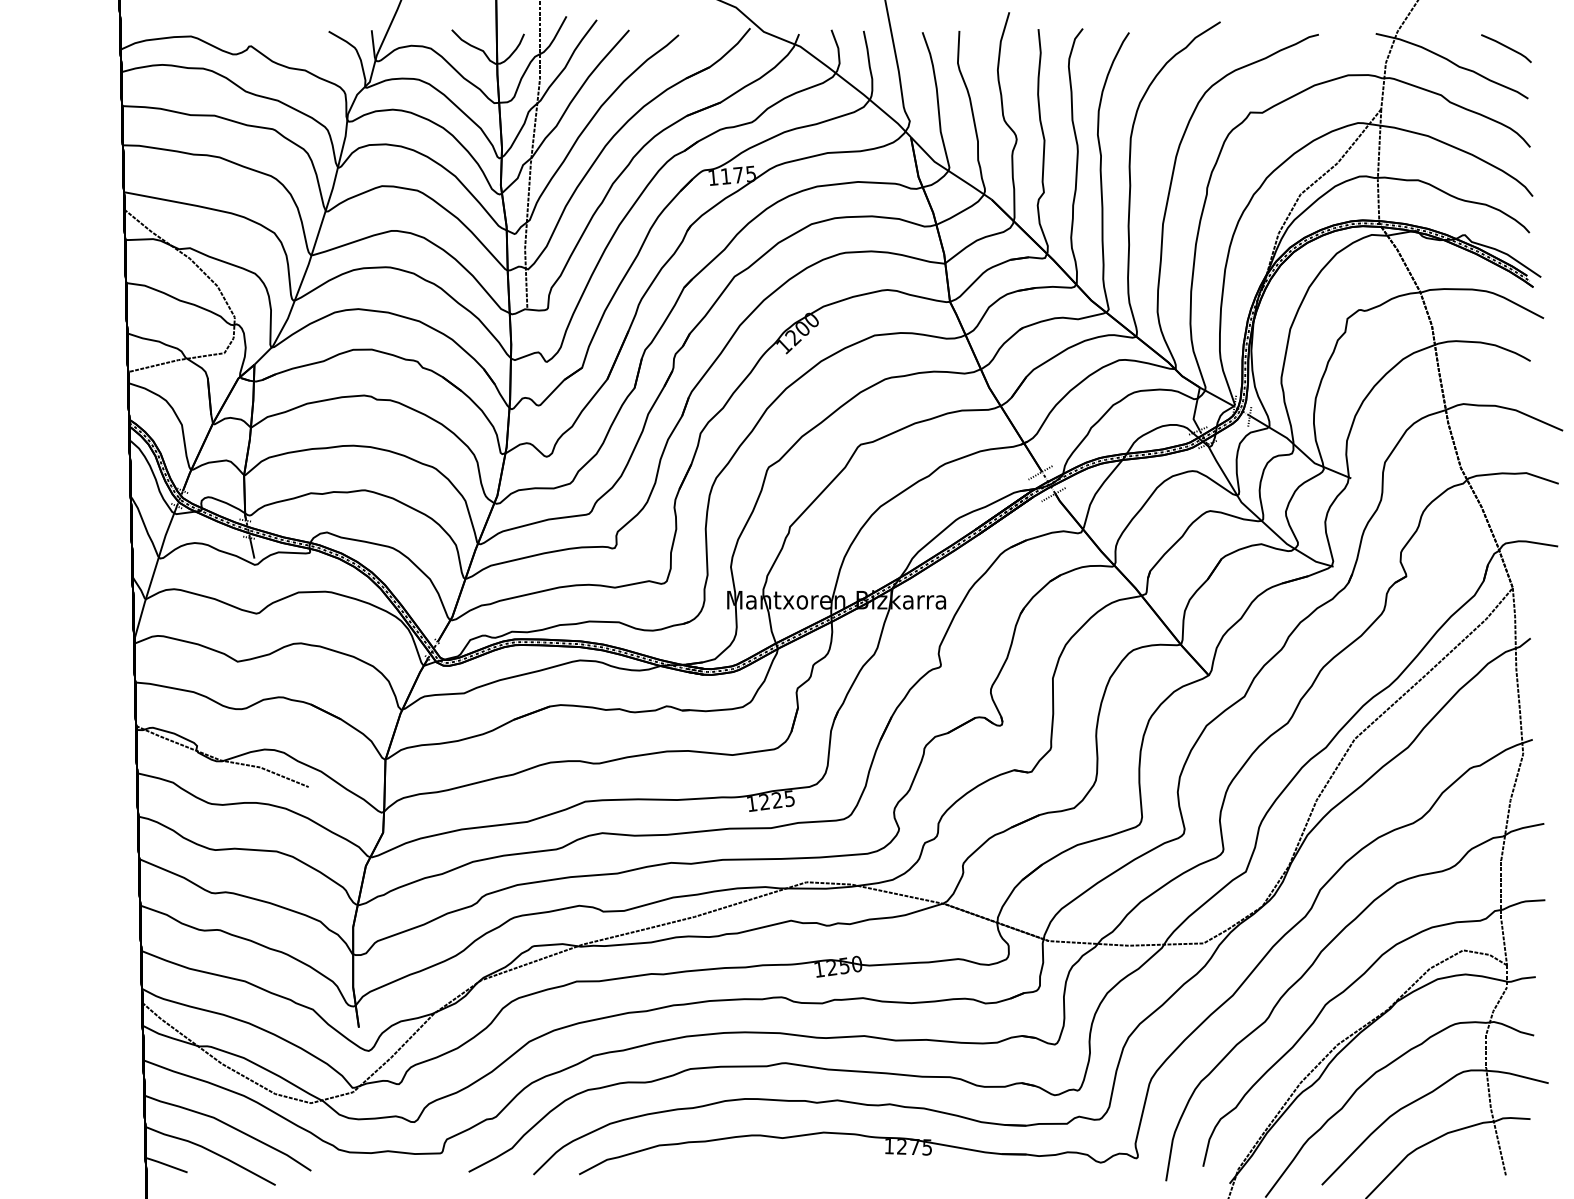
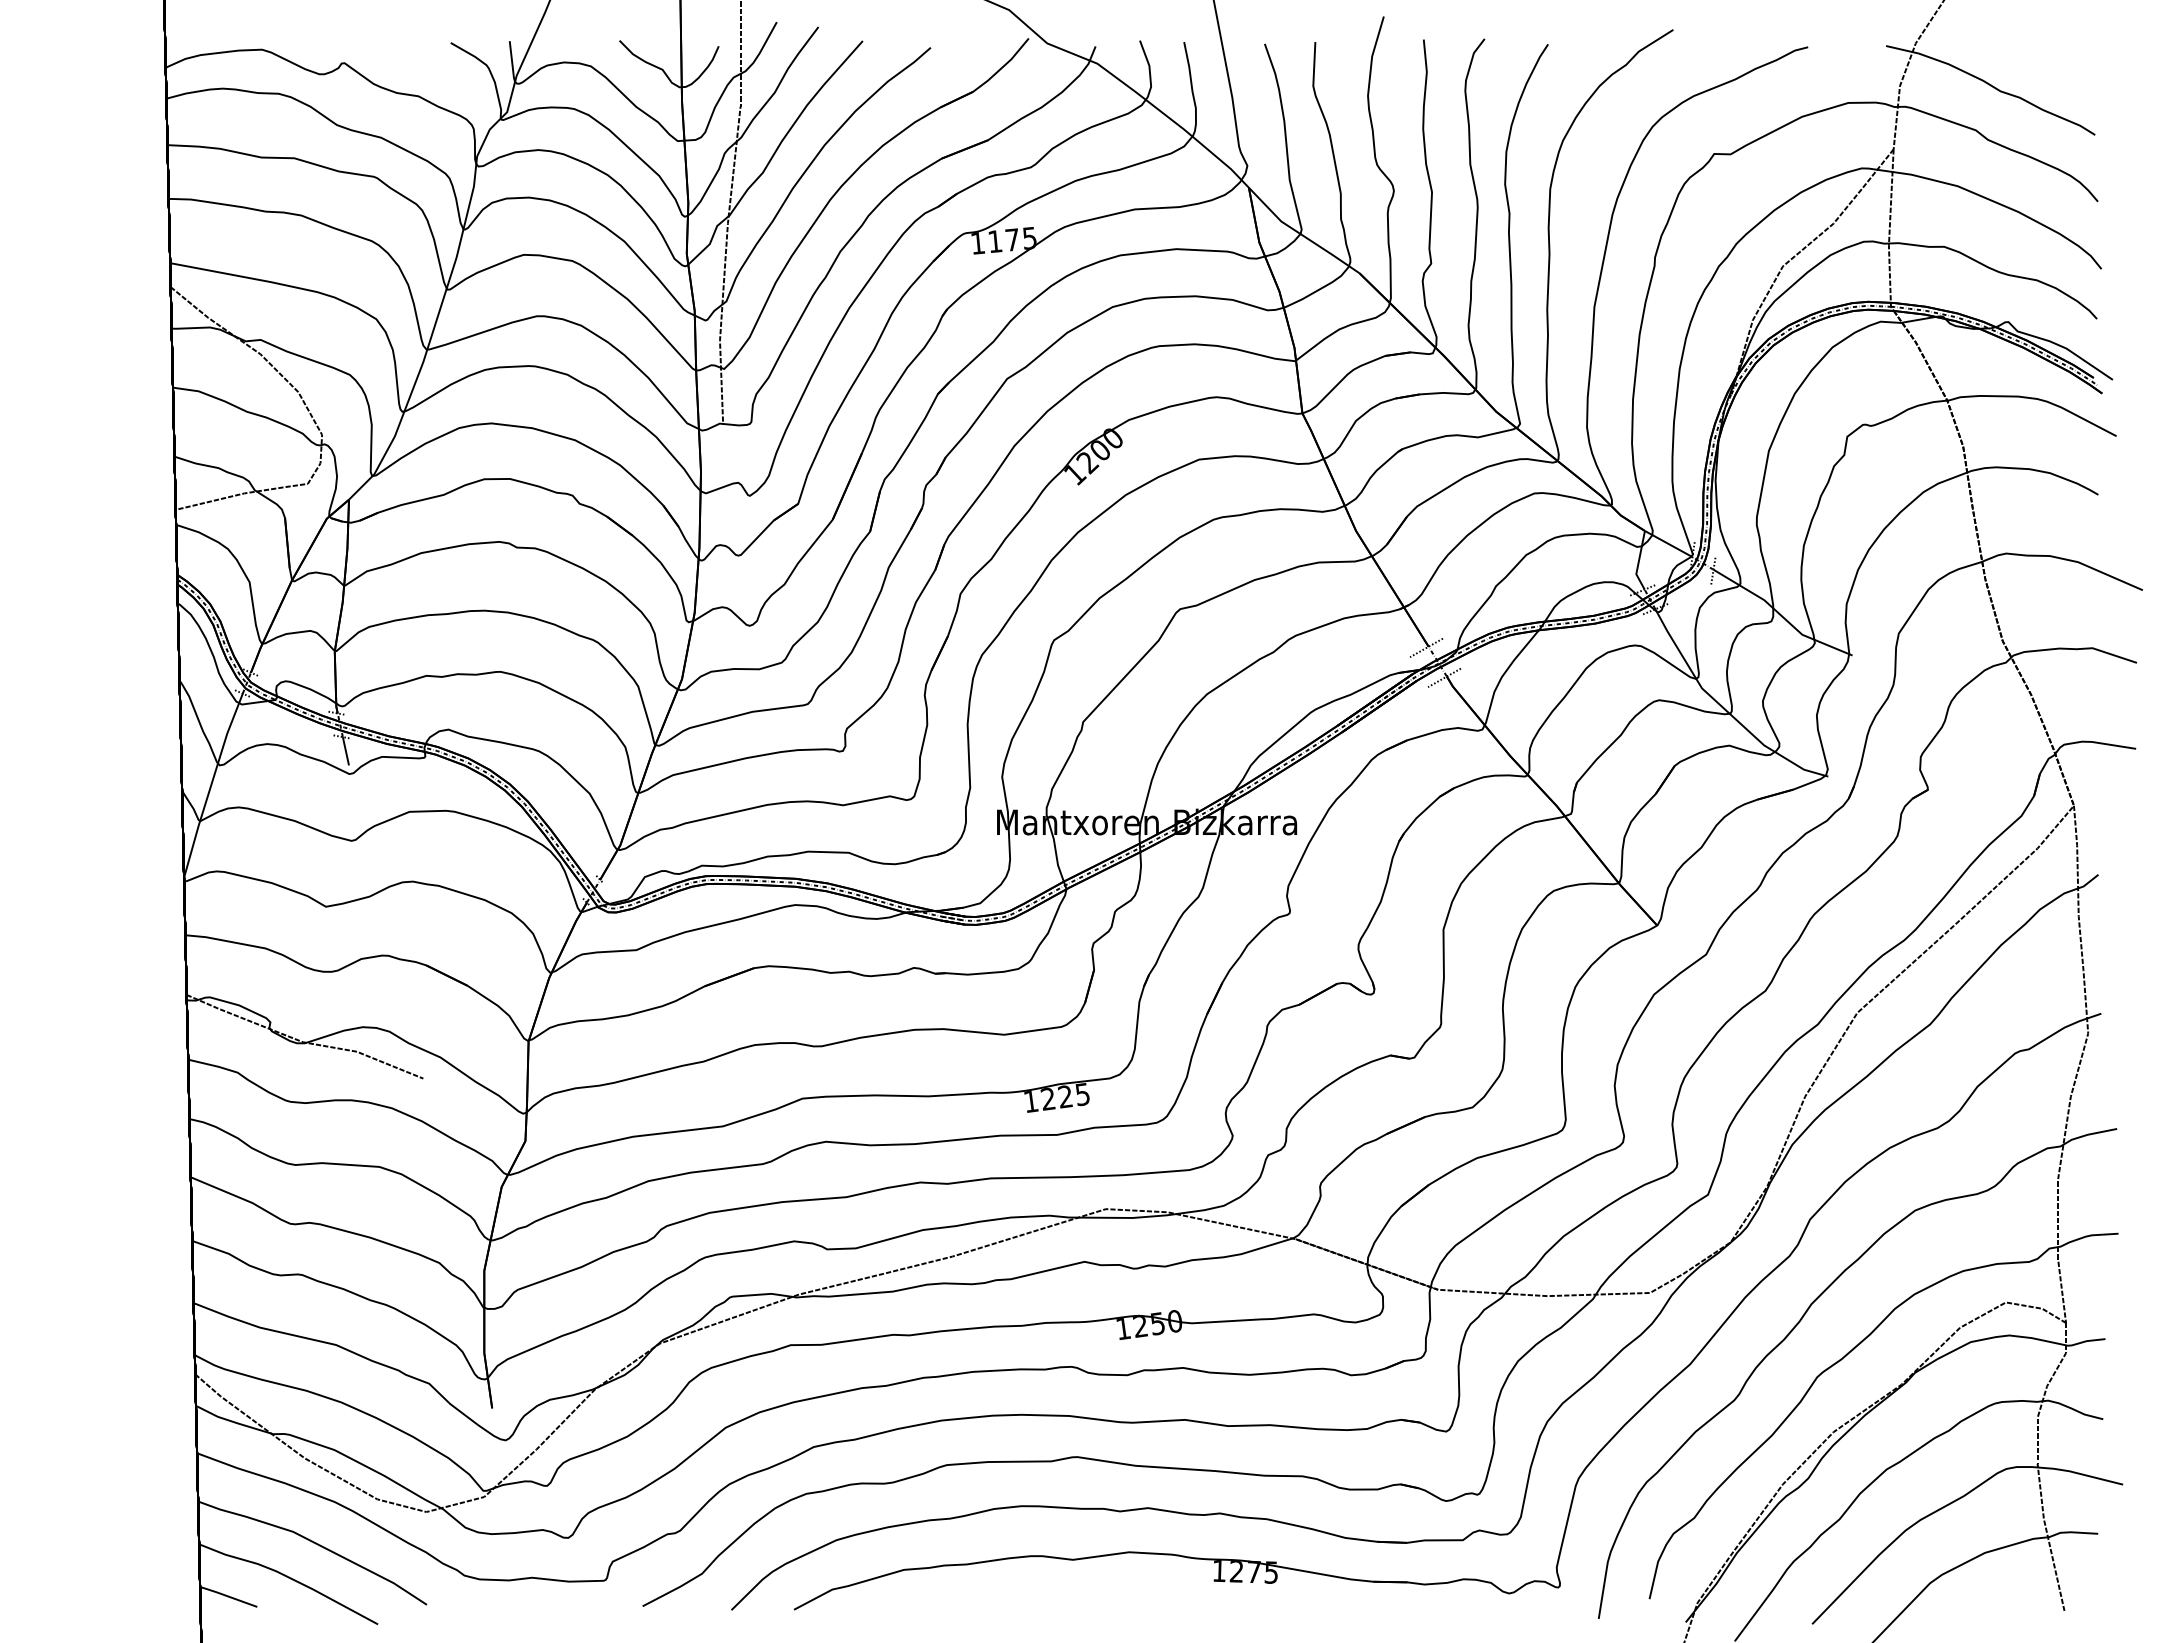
line: (1505, 47) -> (2064, 64), removed

